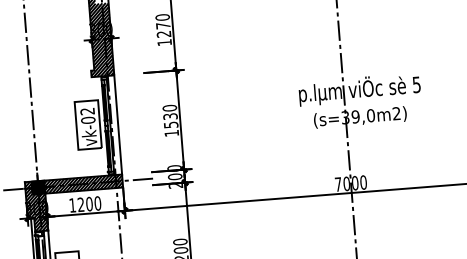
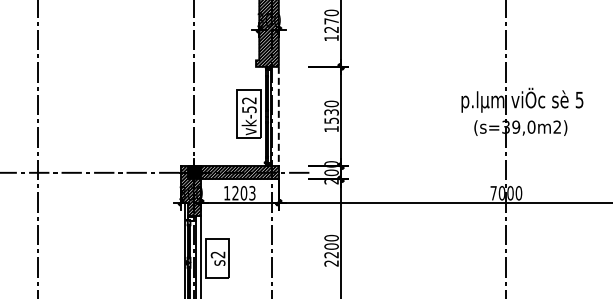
text: (88, 120) -> (249, 109), vk-02 -> vk-52
line: (117, 124) -> (278, 116), solid -> dashed
text: (97, 203) -> (252, 193), 1200 -> 1203

